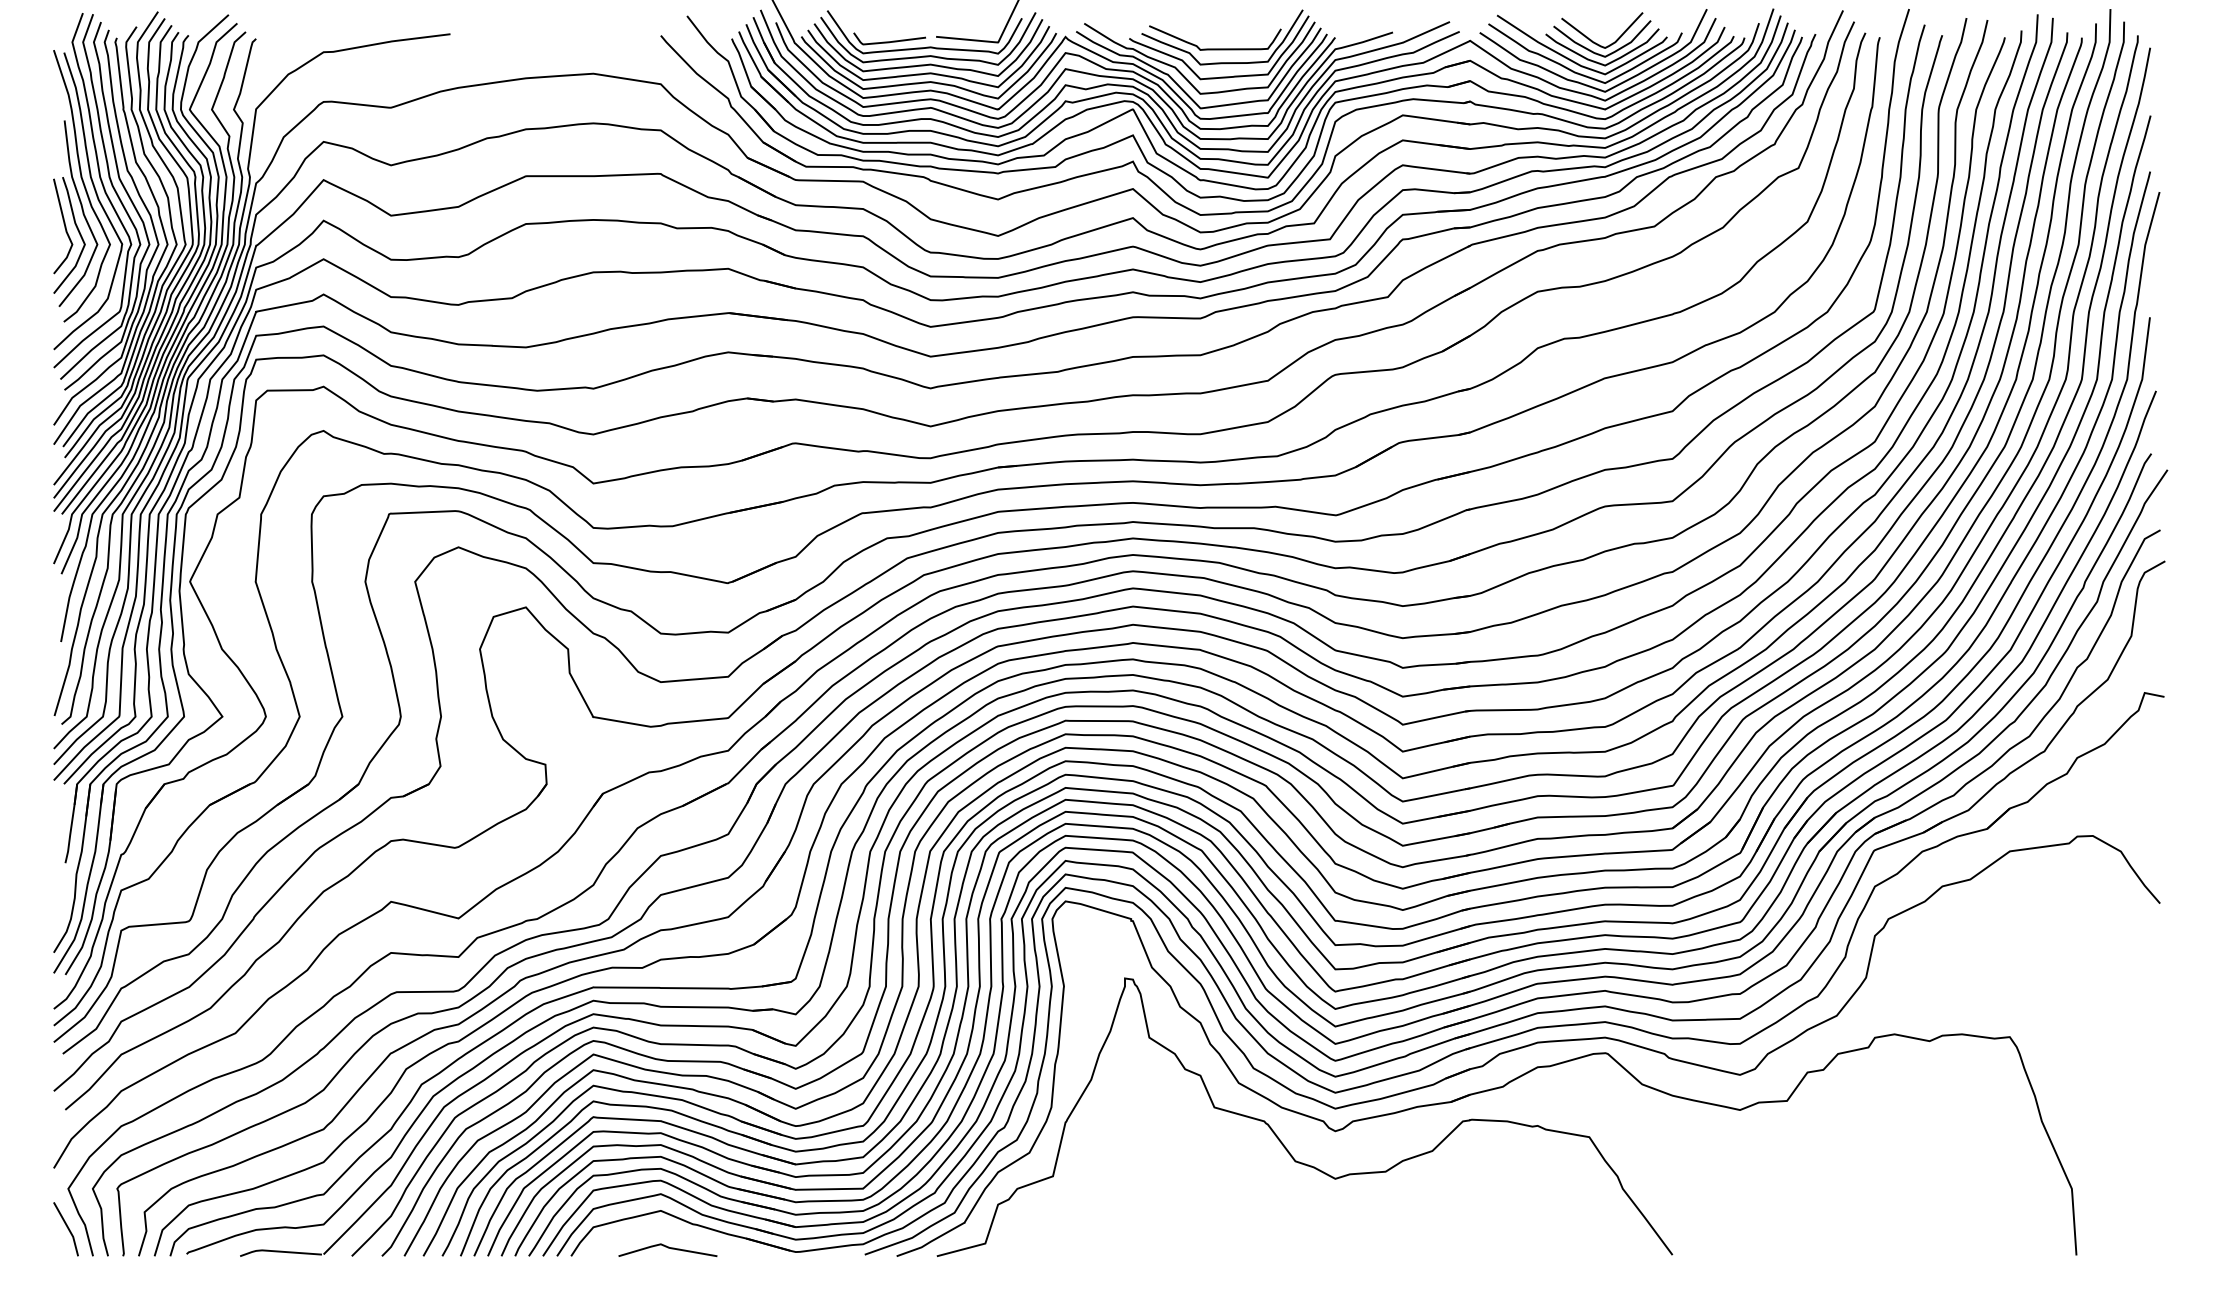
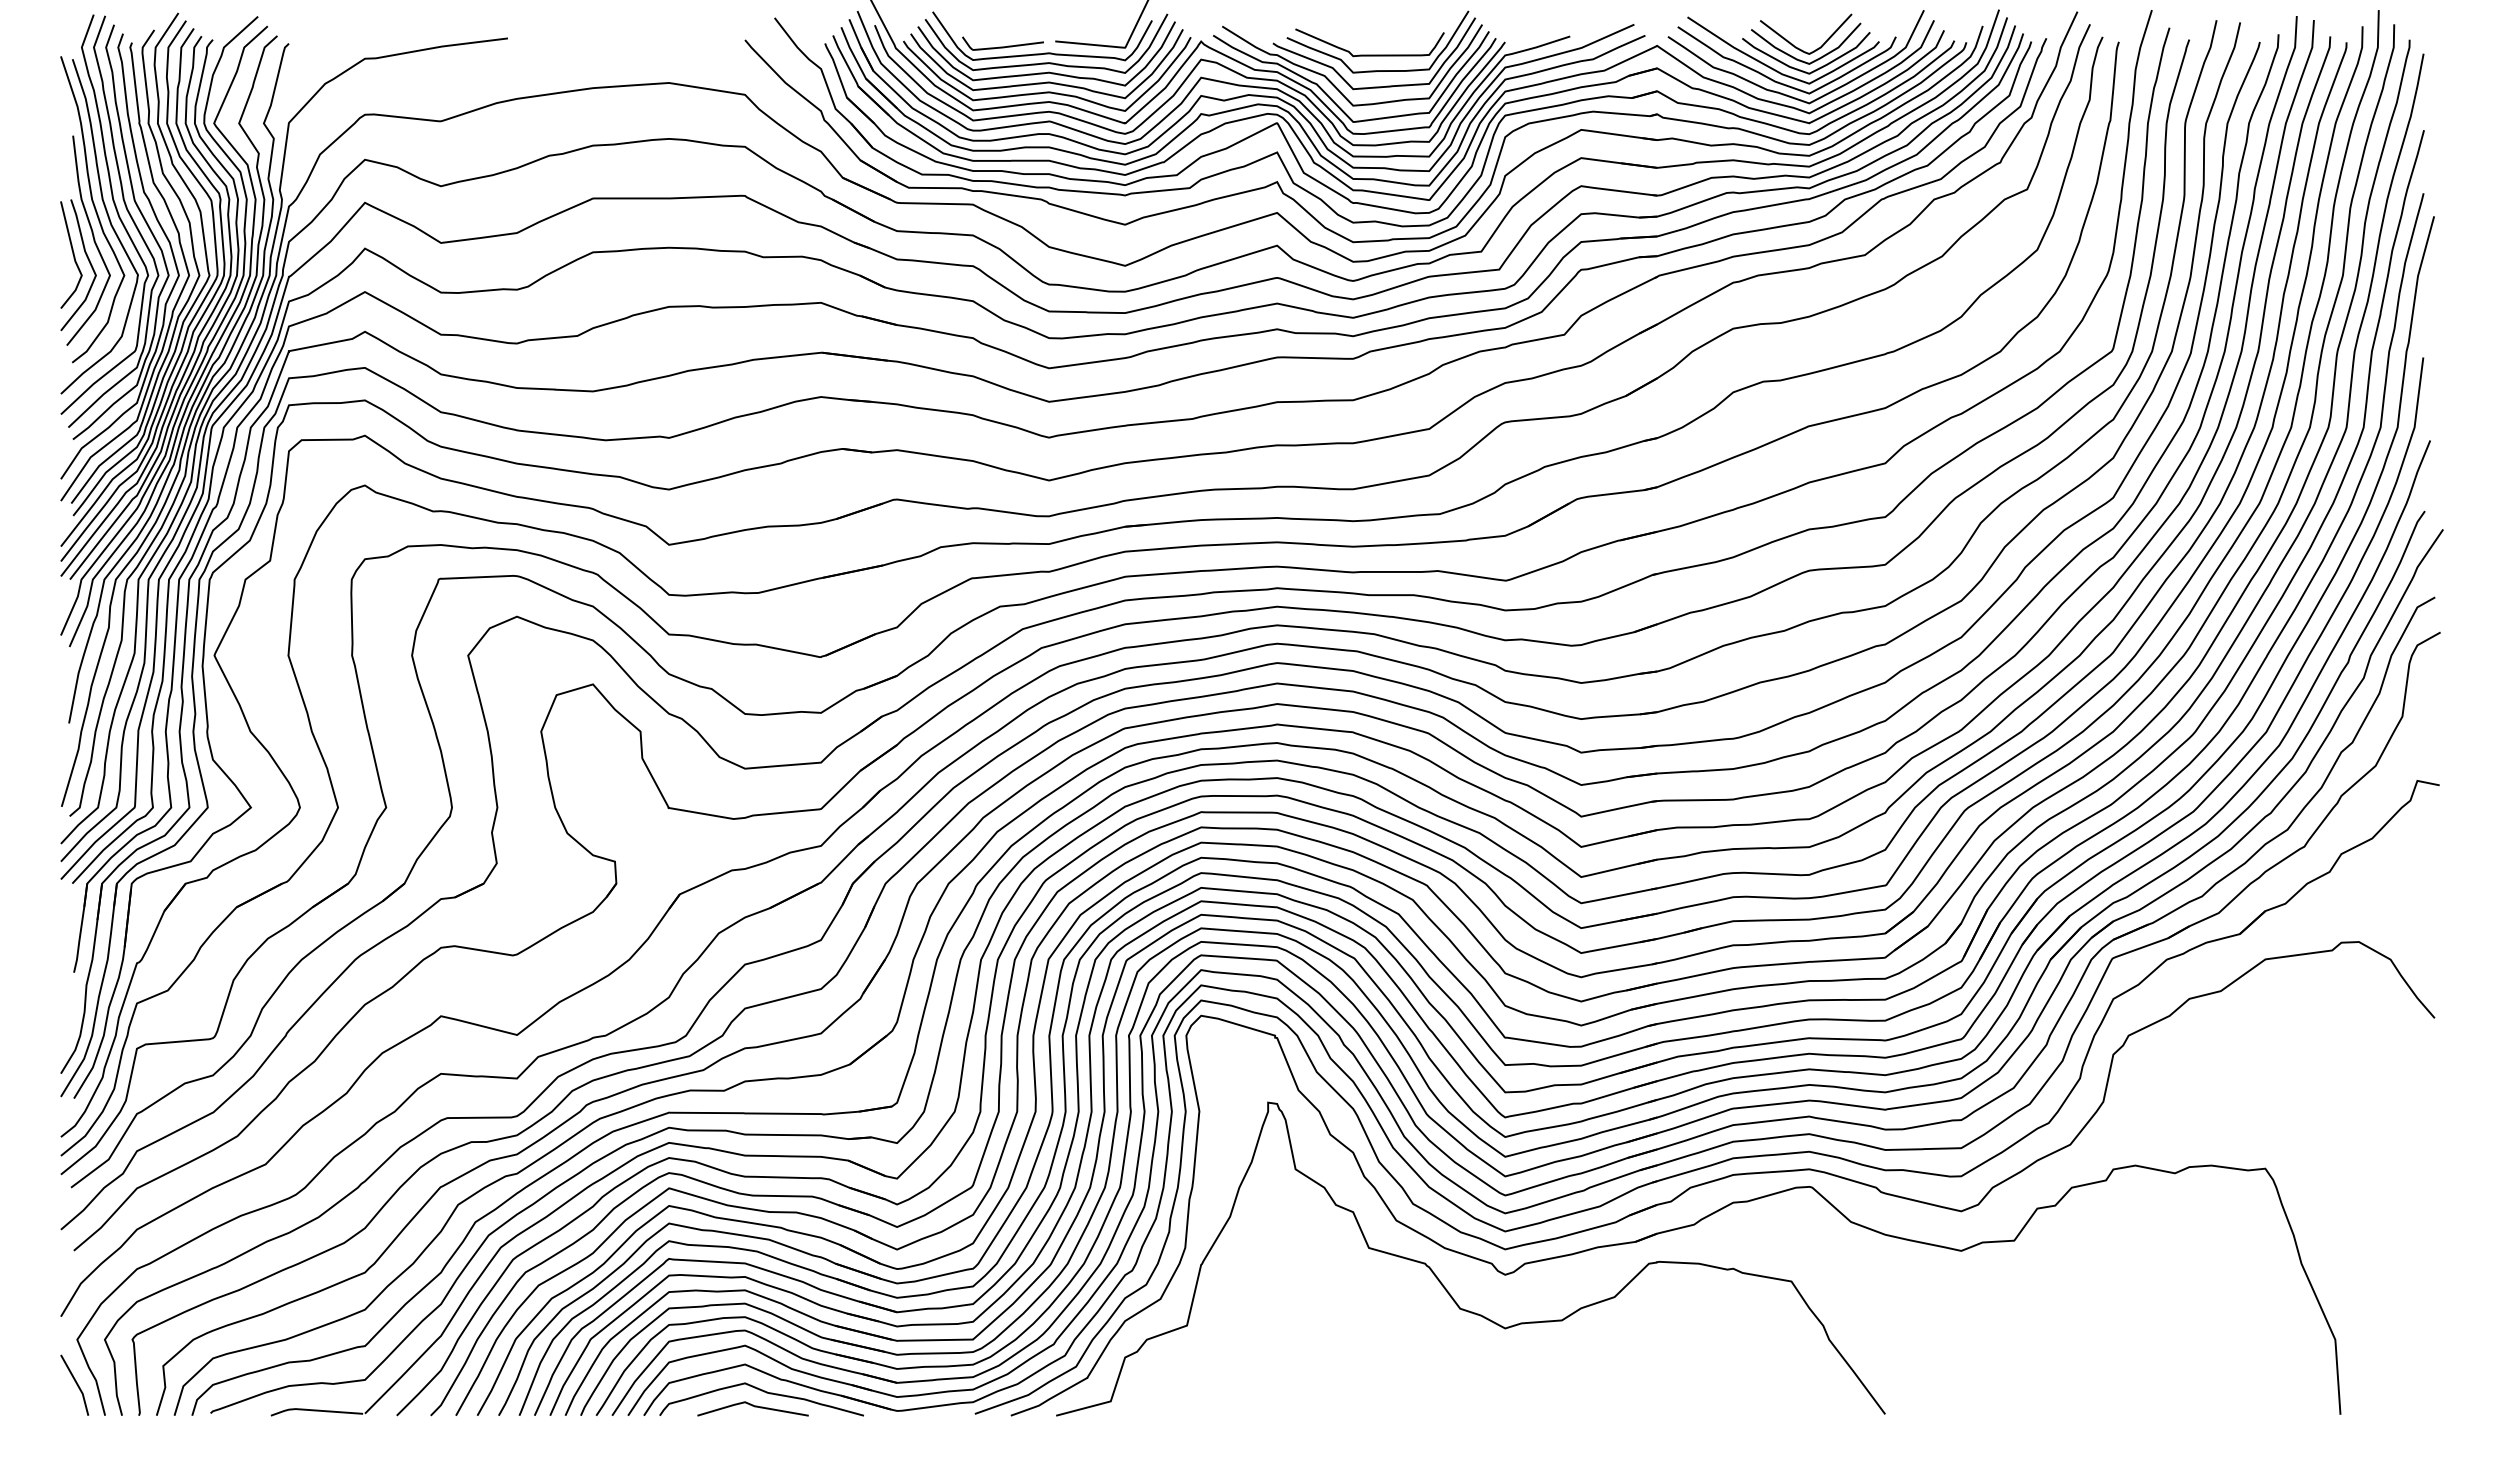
curve: (678, 1235) -> (764, 1392), added

